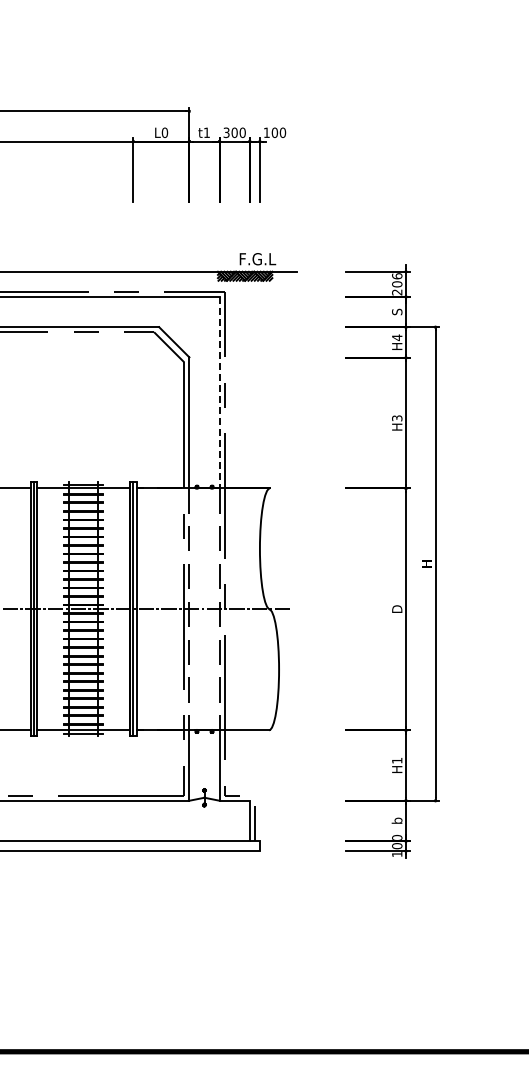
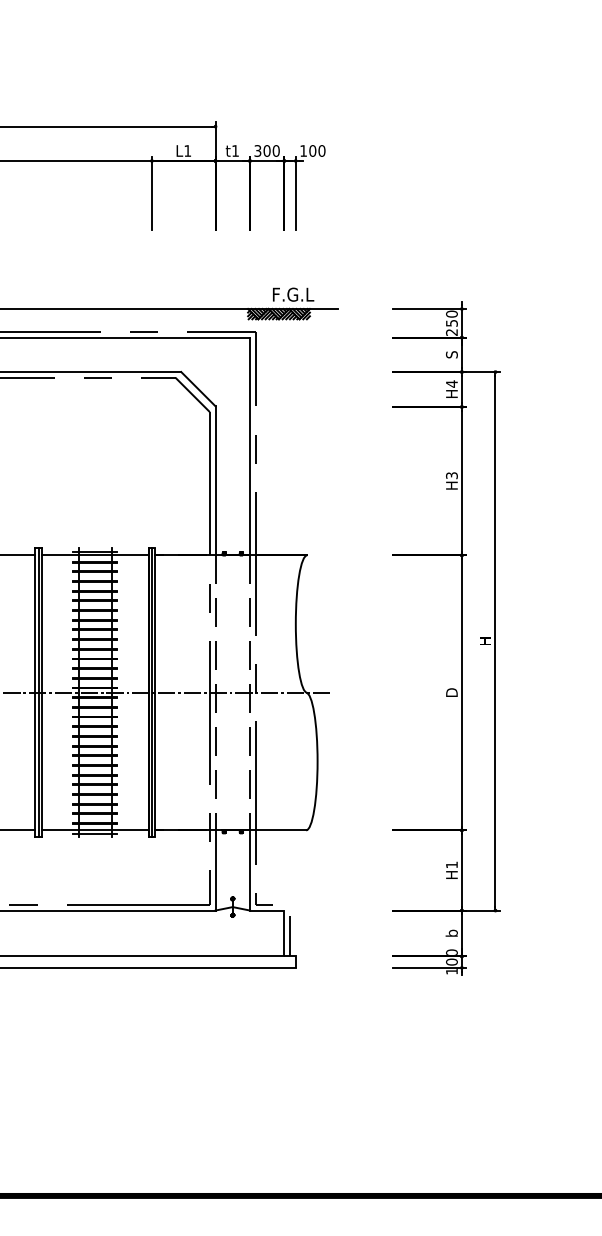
text: (164, 132) -> (187, 150), L0 -> L1
text: (397, 280) -> (452, 318), 206 -> 250
line: (219, 392) -> (249, 446), dashed -> solid

